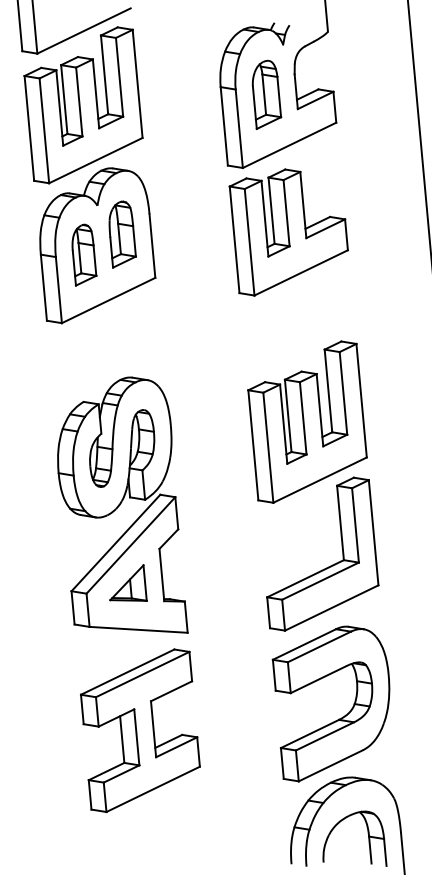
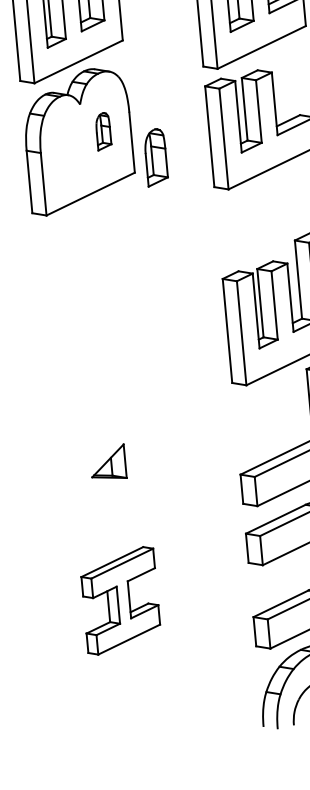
part: (122, 234) -> (103, 131), size x0.6
part: (84, 254) -> (156, 157), moved
part: (122, 504) -> (103, 386), removed
part: (140, 730) -> (120, 600), size x0.7

